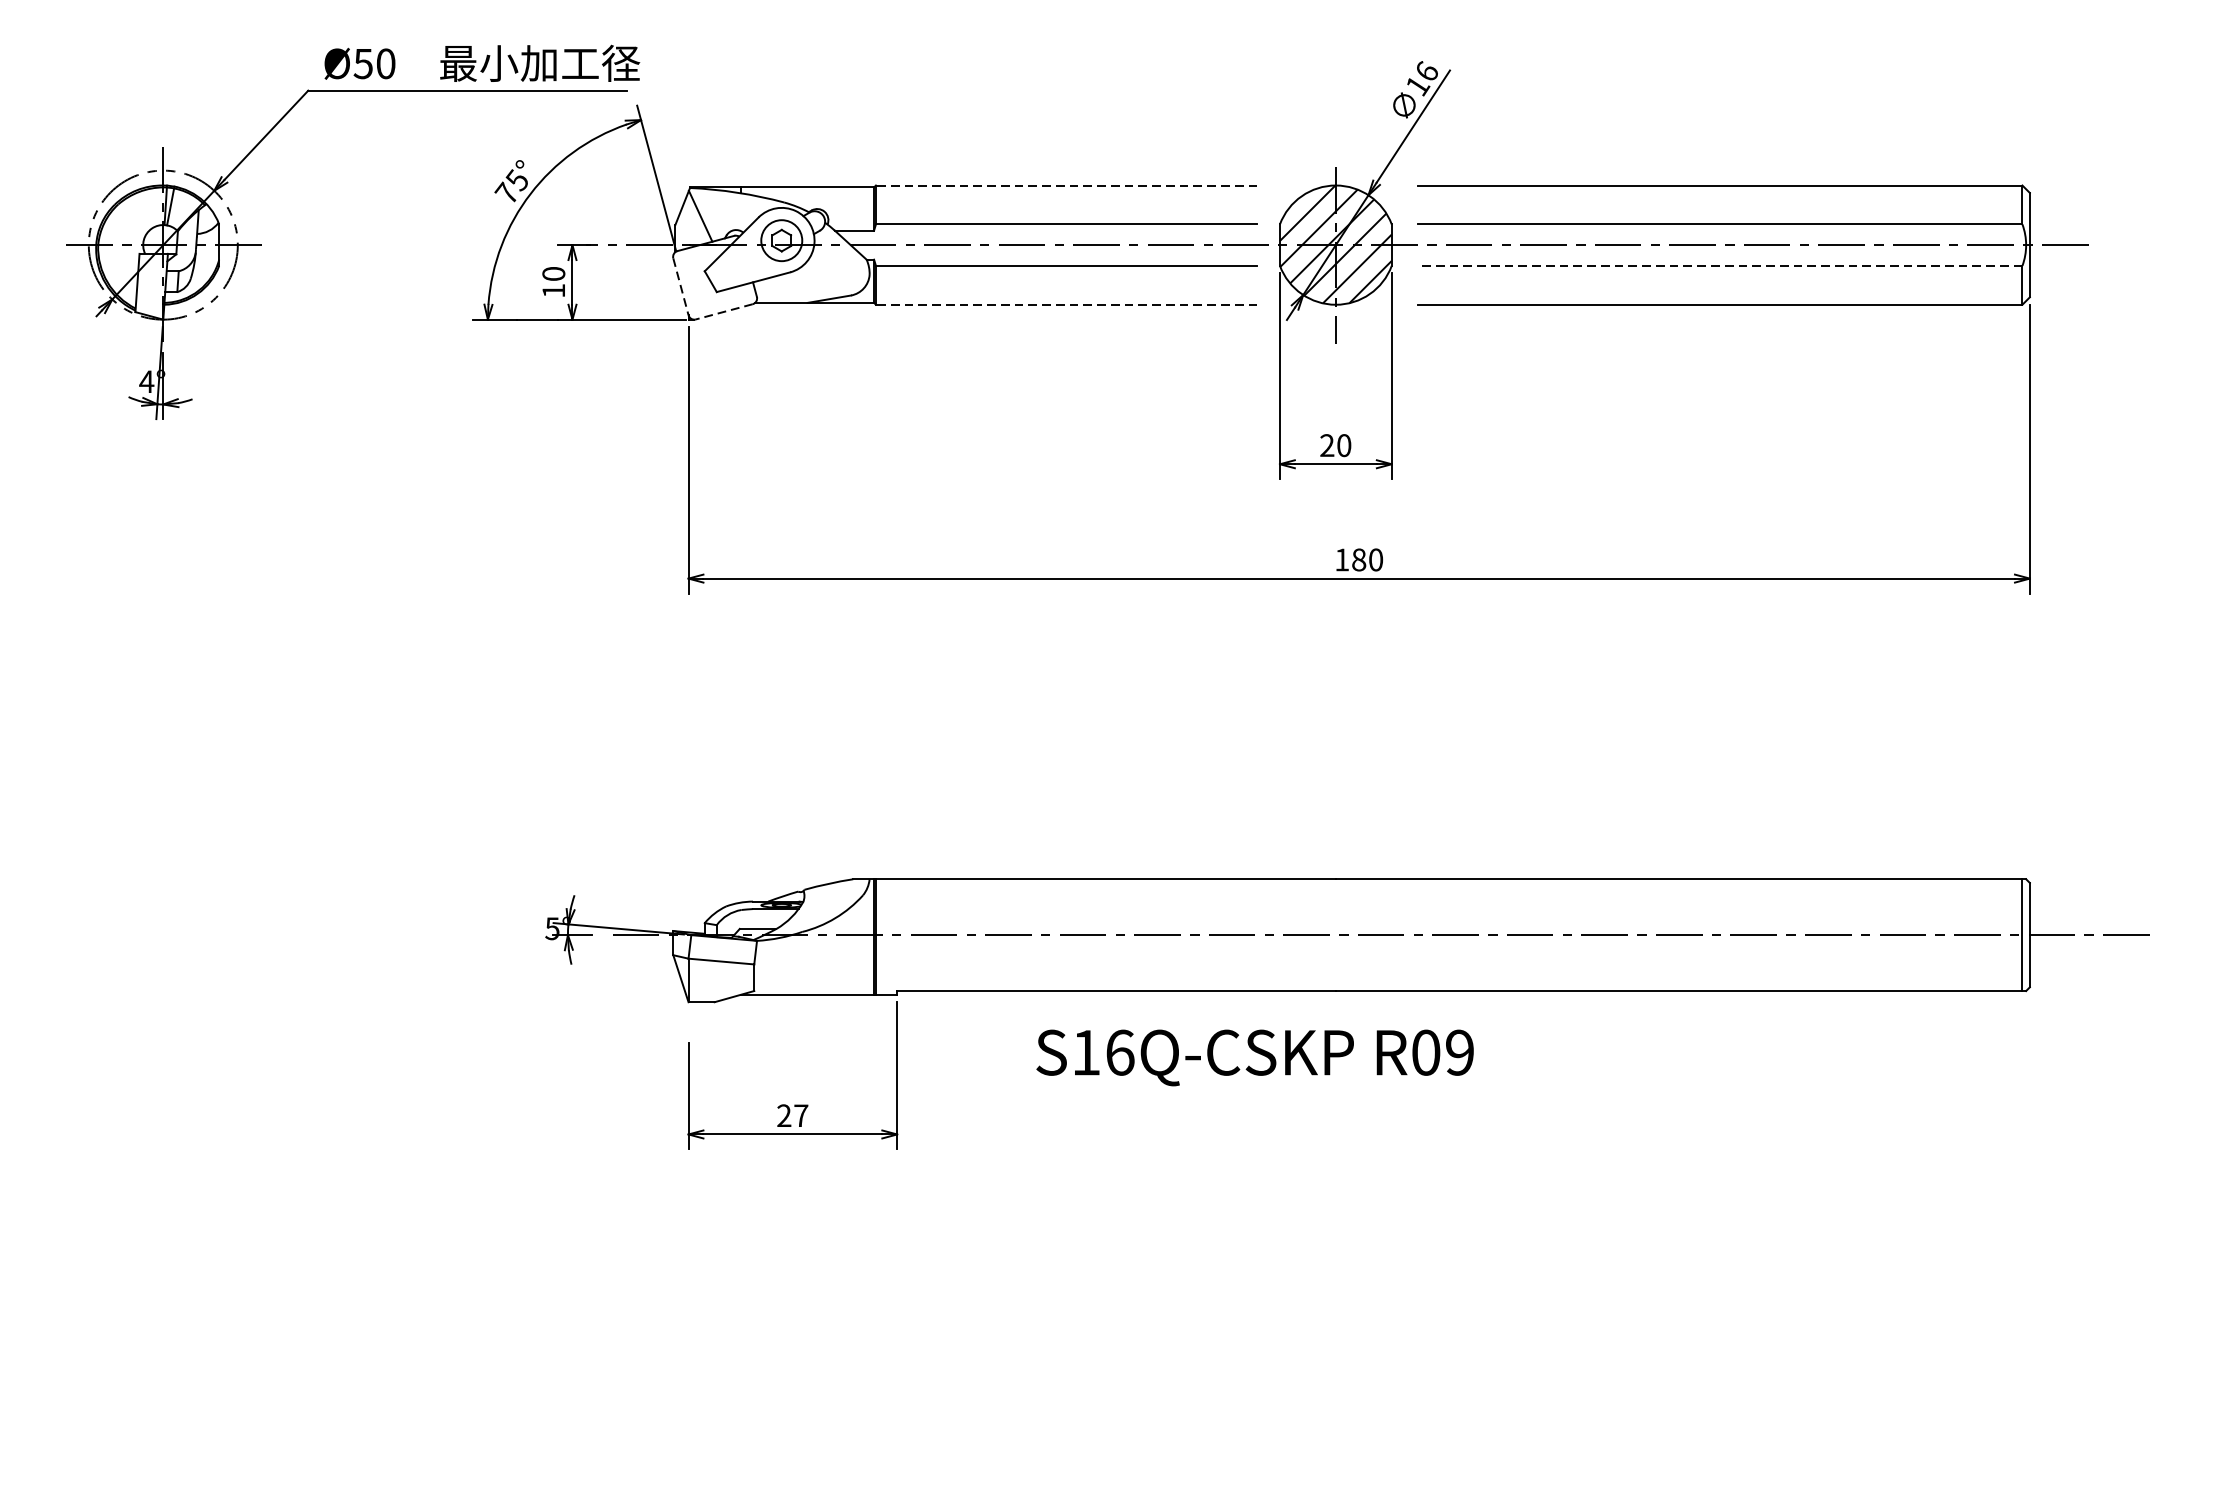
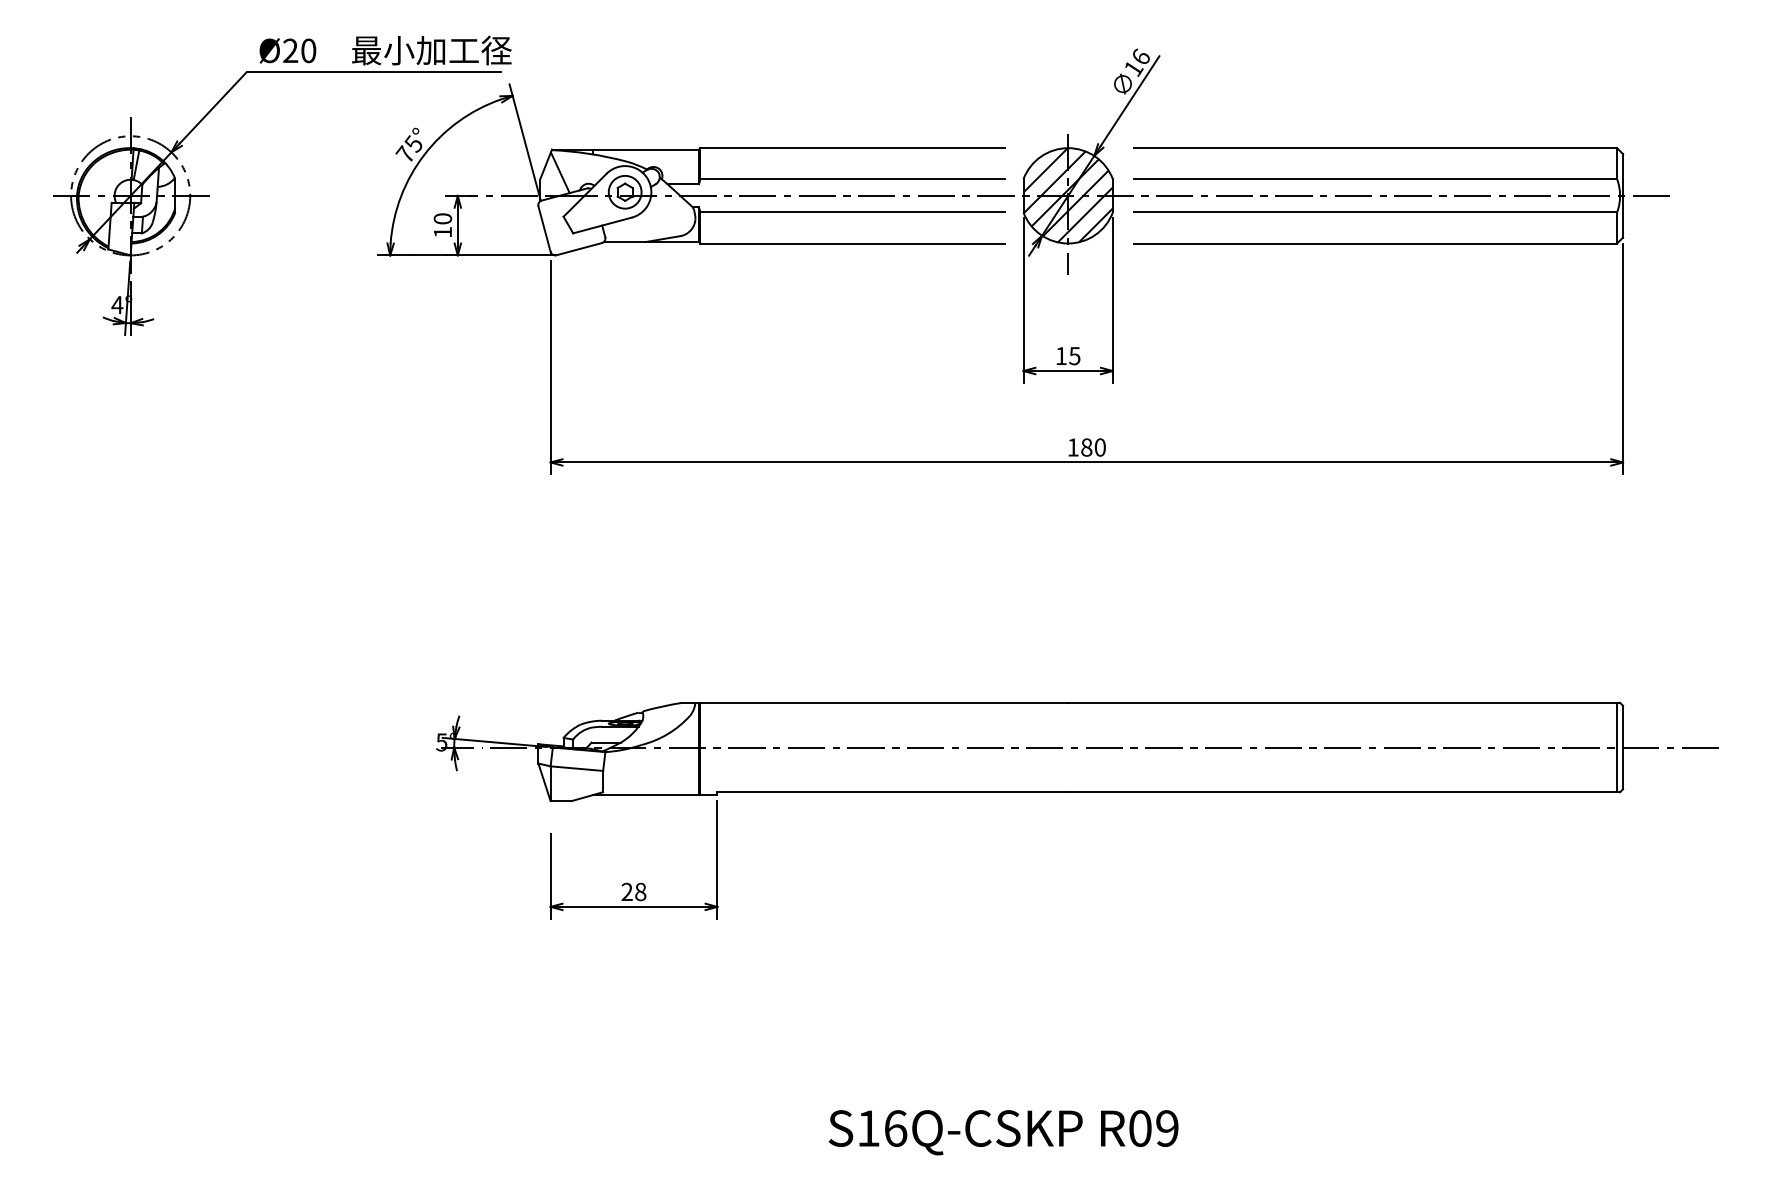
text: (363, 63) -> (290, 50), Ø50 -> Ø20
line: (1066, 185) -> (852, 148), dashed -> solid
line: (1720, 265) -> (1375, 212), dashed -> solid
line: (680, 287) -> (544, 229), dashed -> solid
line: (1066, 304) -> (852, 243), dashed -> solid
line: (724, 312) -> (579, 249), dashed -> solid
text: (1335, 444) -> (1067, 355), 20 -> 15
text: (1254, 1057) -> (1003, 1132), moved
text: (800, 1115) -> (640, 891), 27 -> 28

